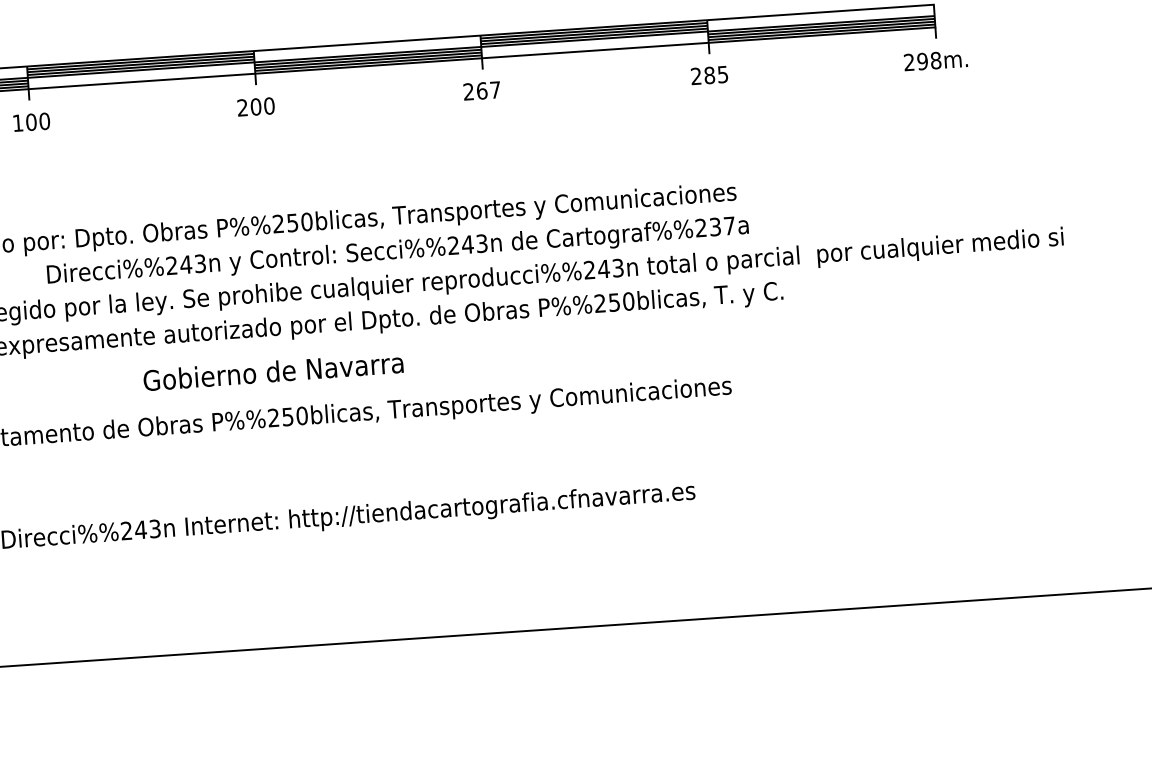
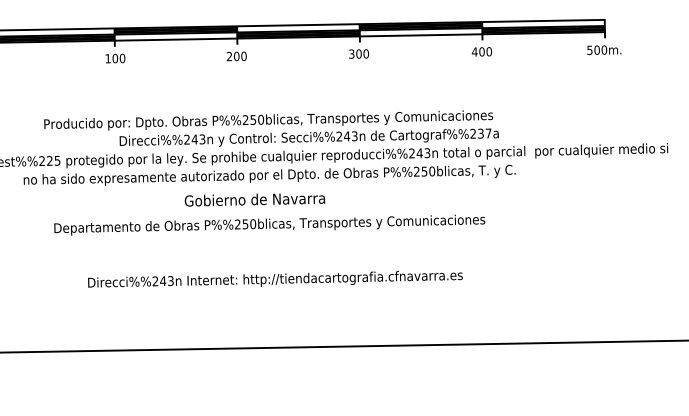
text: (923, 62) -> (597, 50), 298m. -> 500m.
text: (708, 74) -> (481, 51), 285 -> 400
text: (481, 90) -> (358, 53), 267 -> 300
text: (272, 371) -> (254, 199), moved

